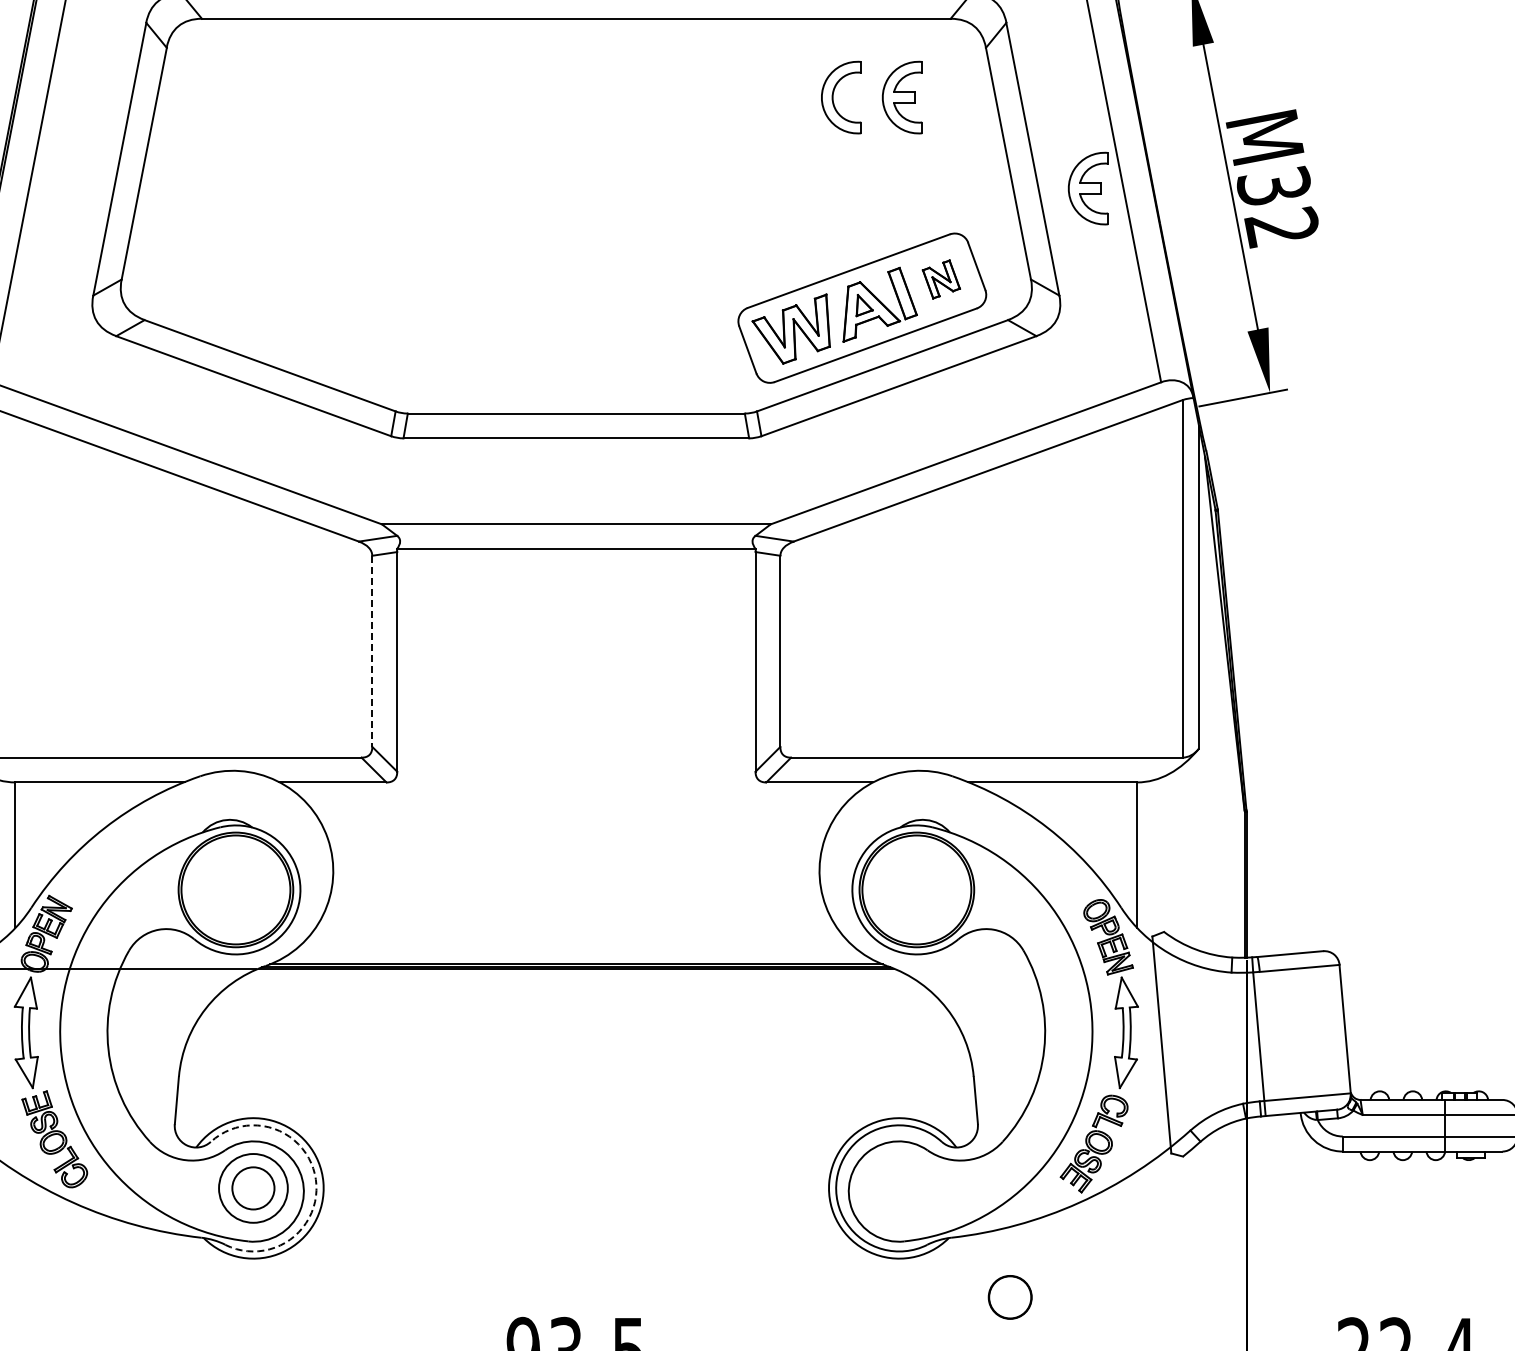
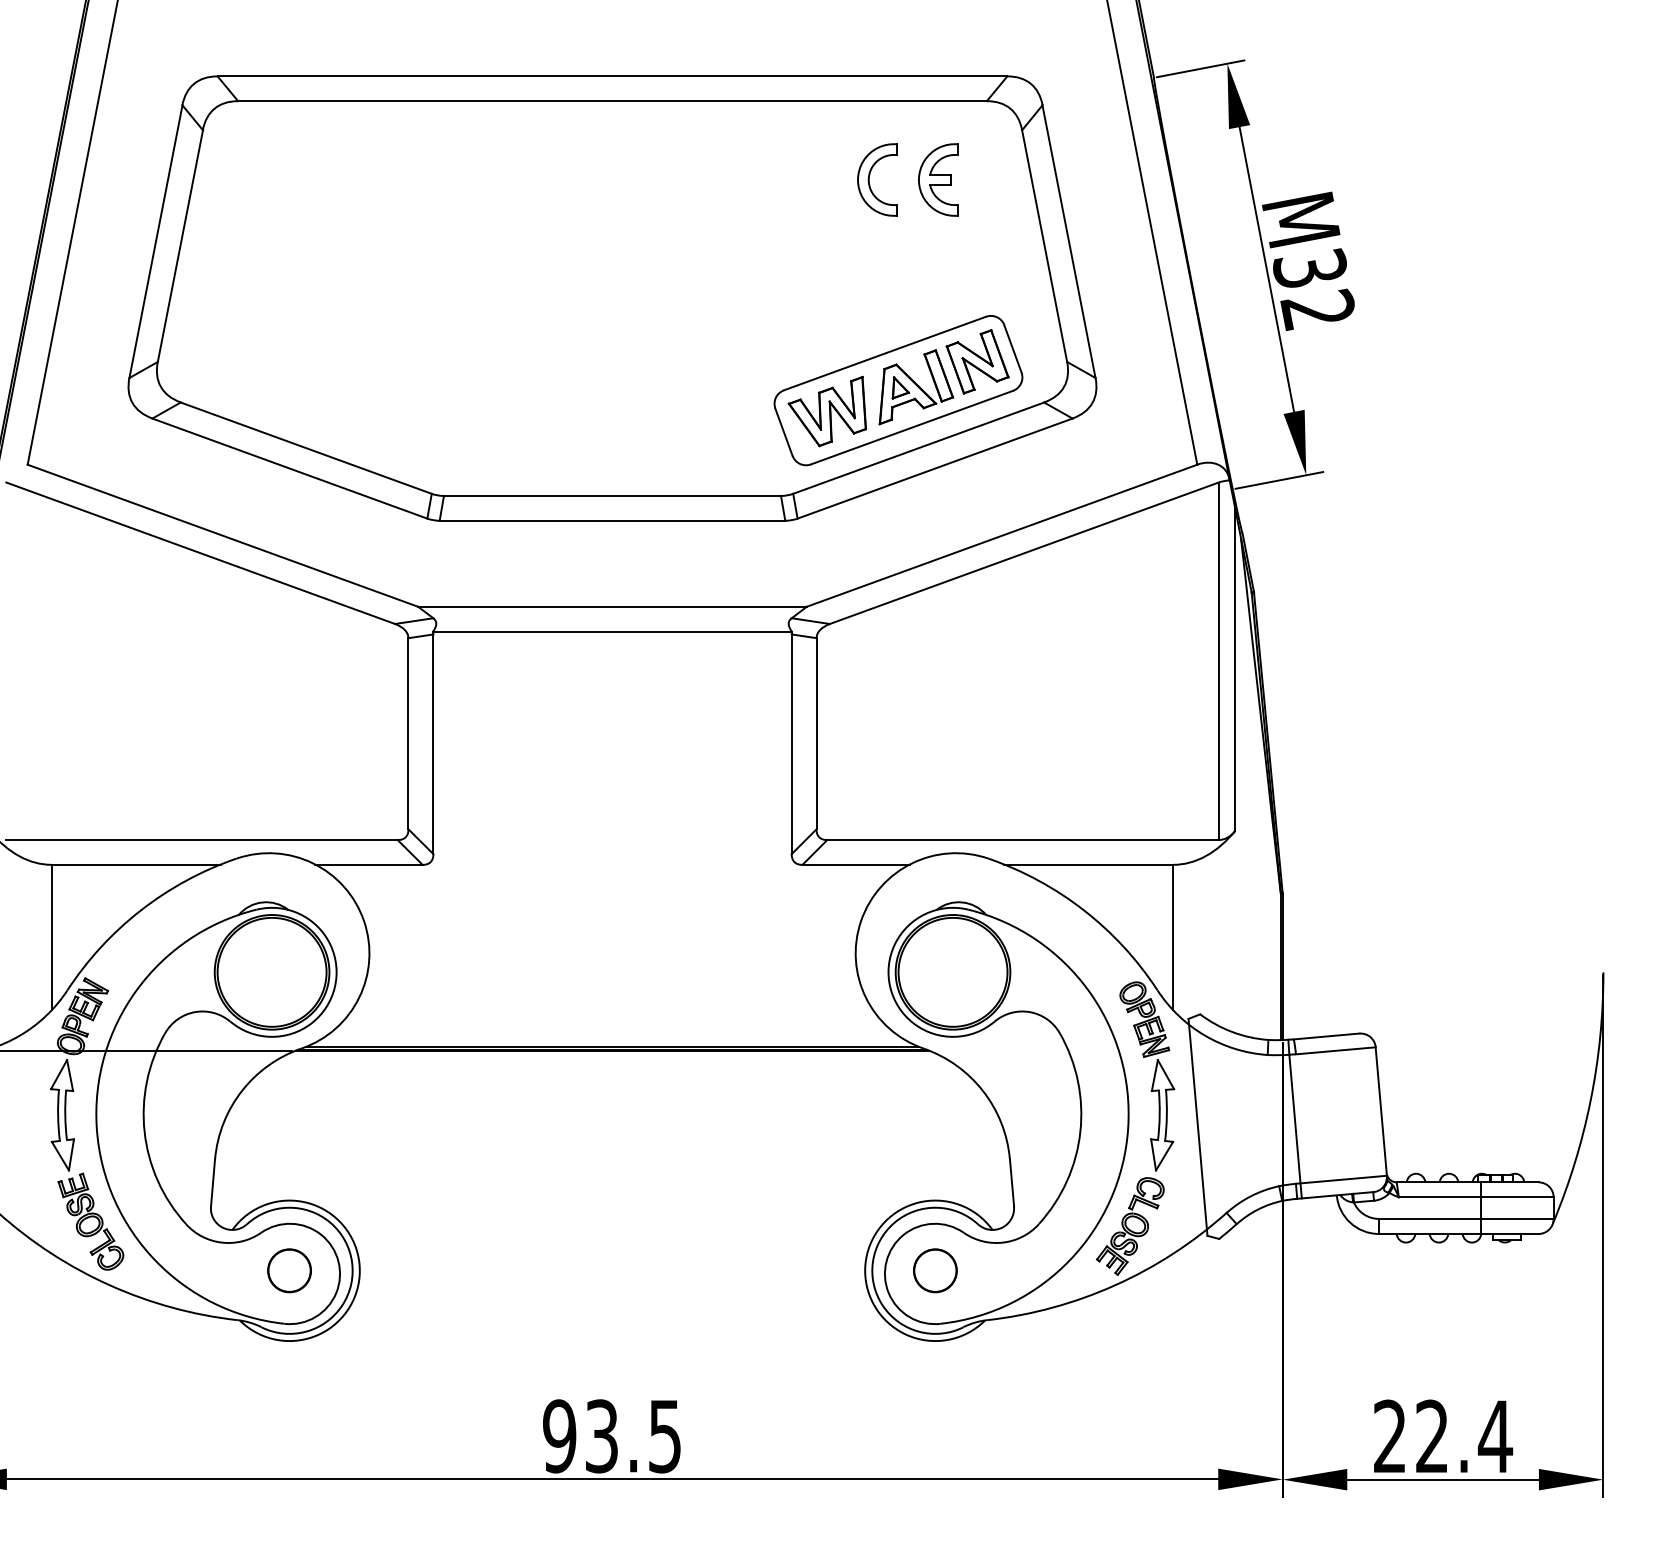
part: (1088, 188) -> (1124, 270), removed
part: (941, 279) -> (977, 361), size x1.67
line: (372, 651) -> (408, 733), dashed -> solid
arc: (316, 1179) -> (352, 1261), dashed -> solid
circle: (253, 1188) -> (289, 1270), size x0.62
circle: (1010, 1297) -> (935, 1270), moved

